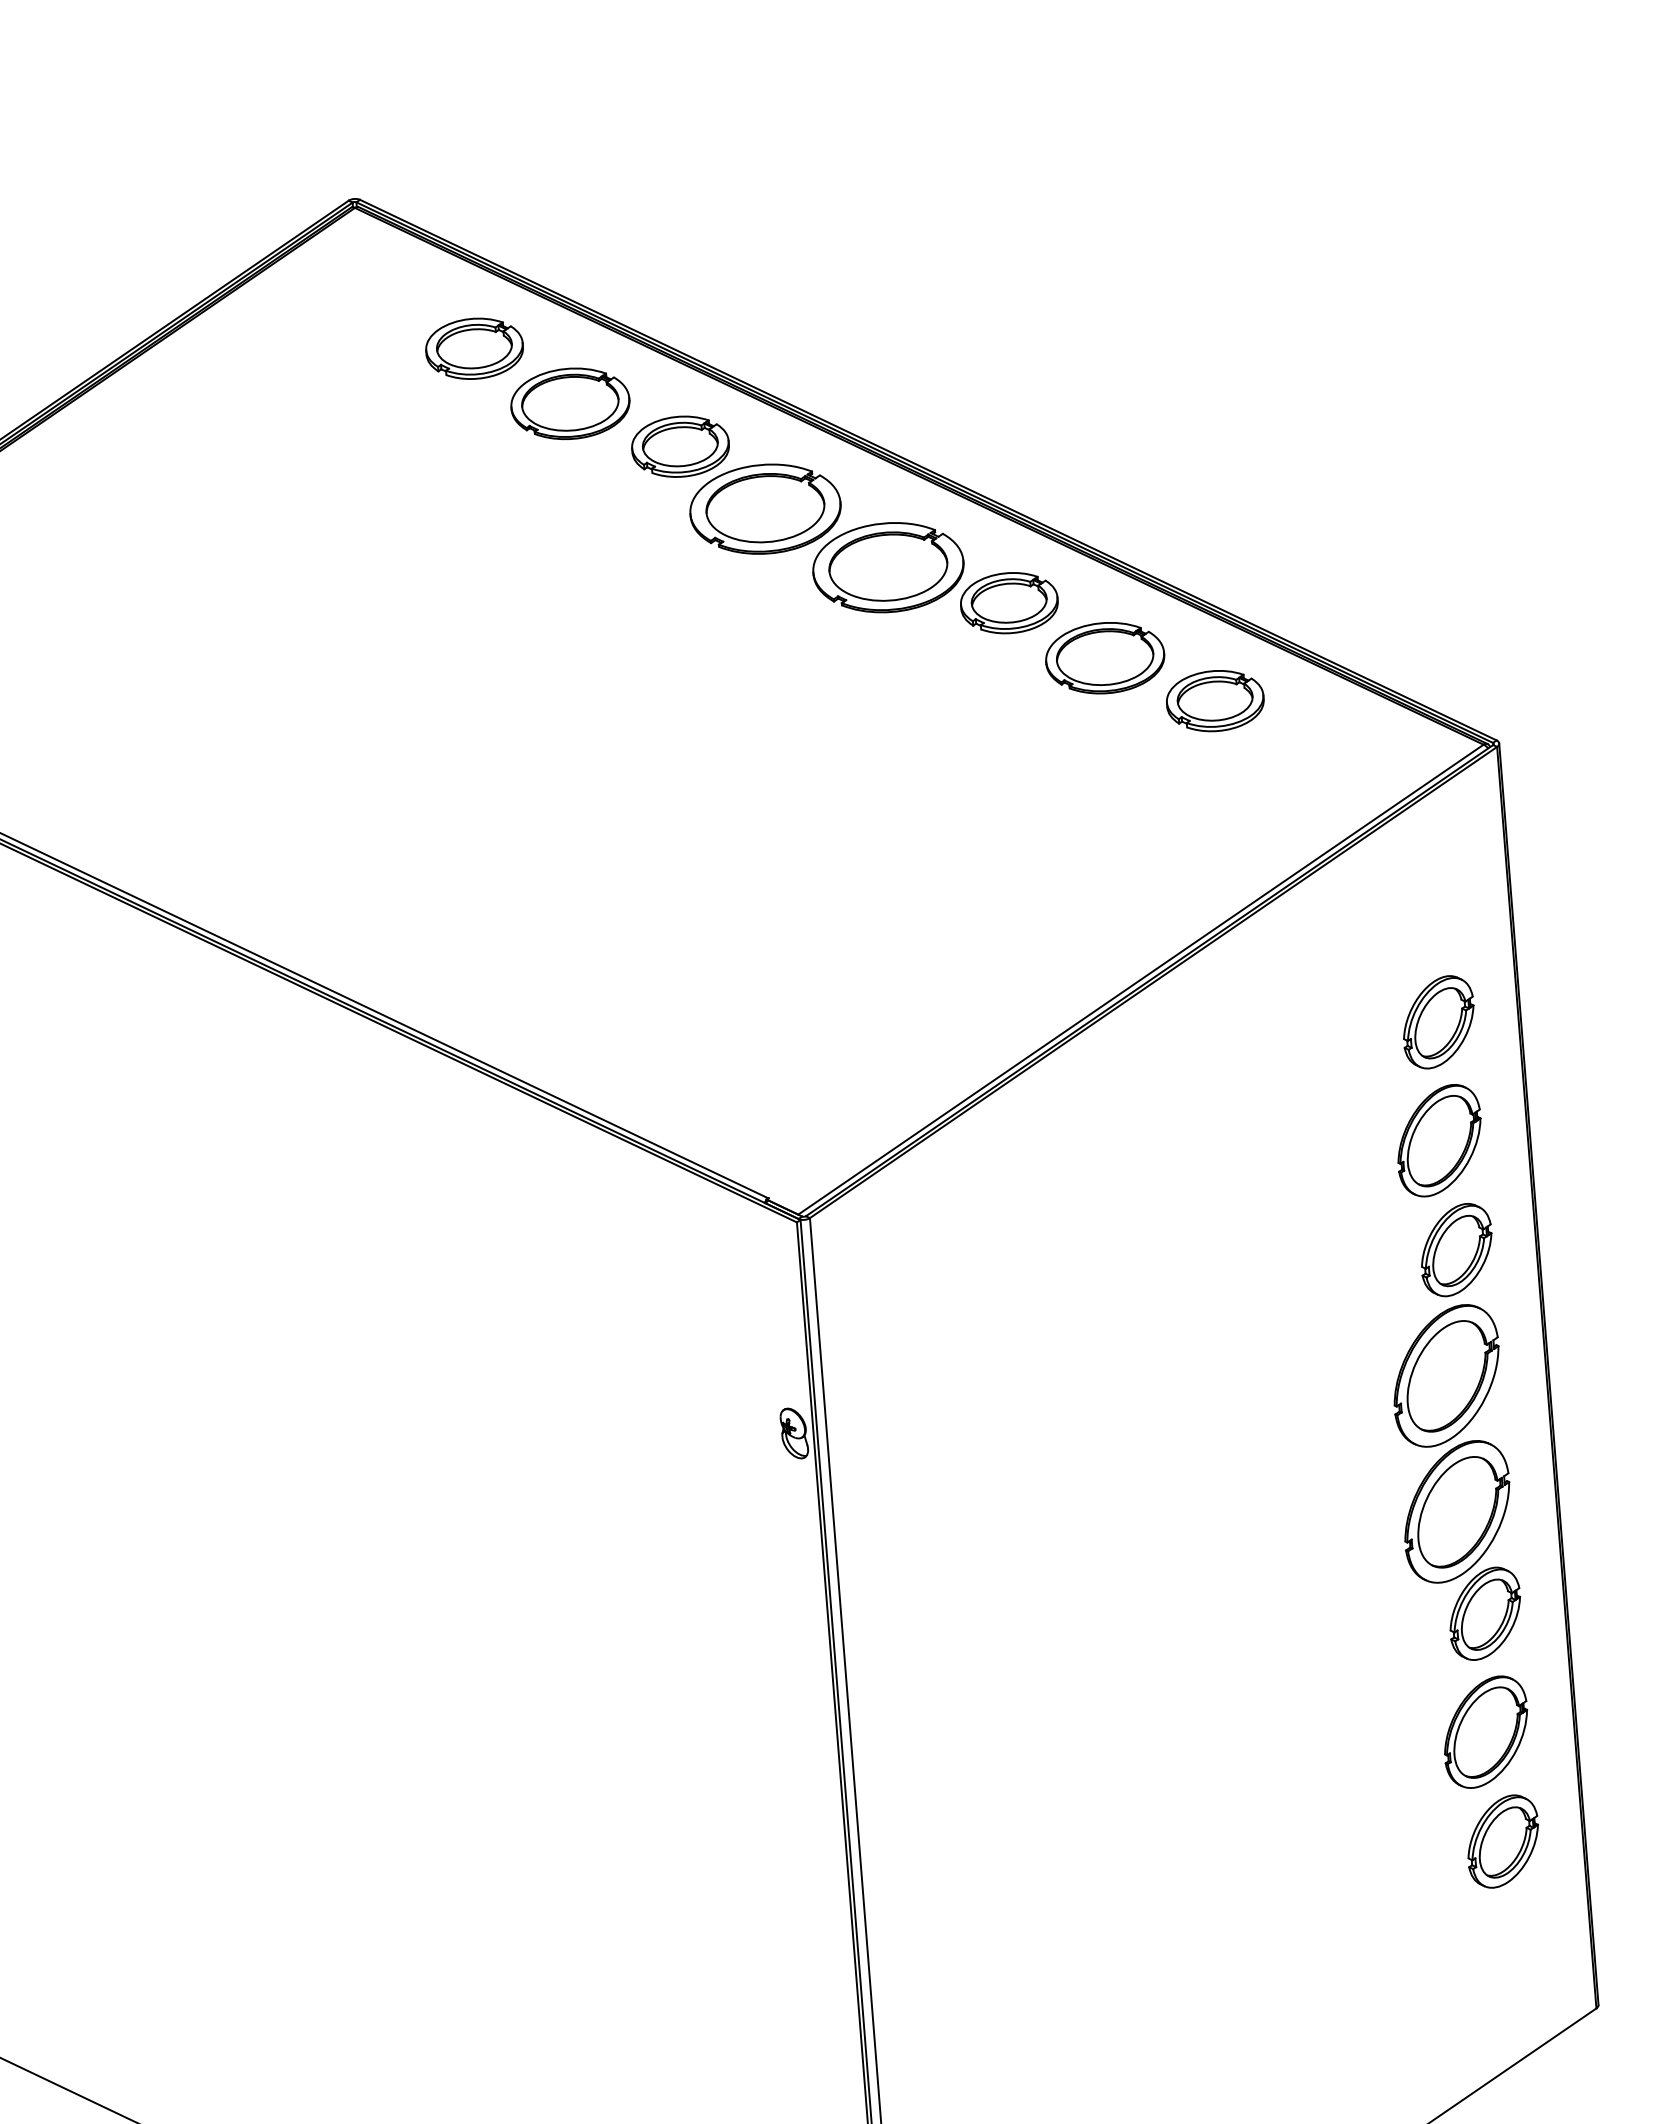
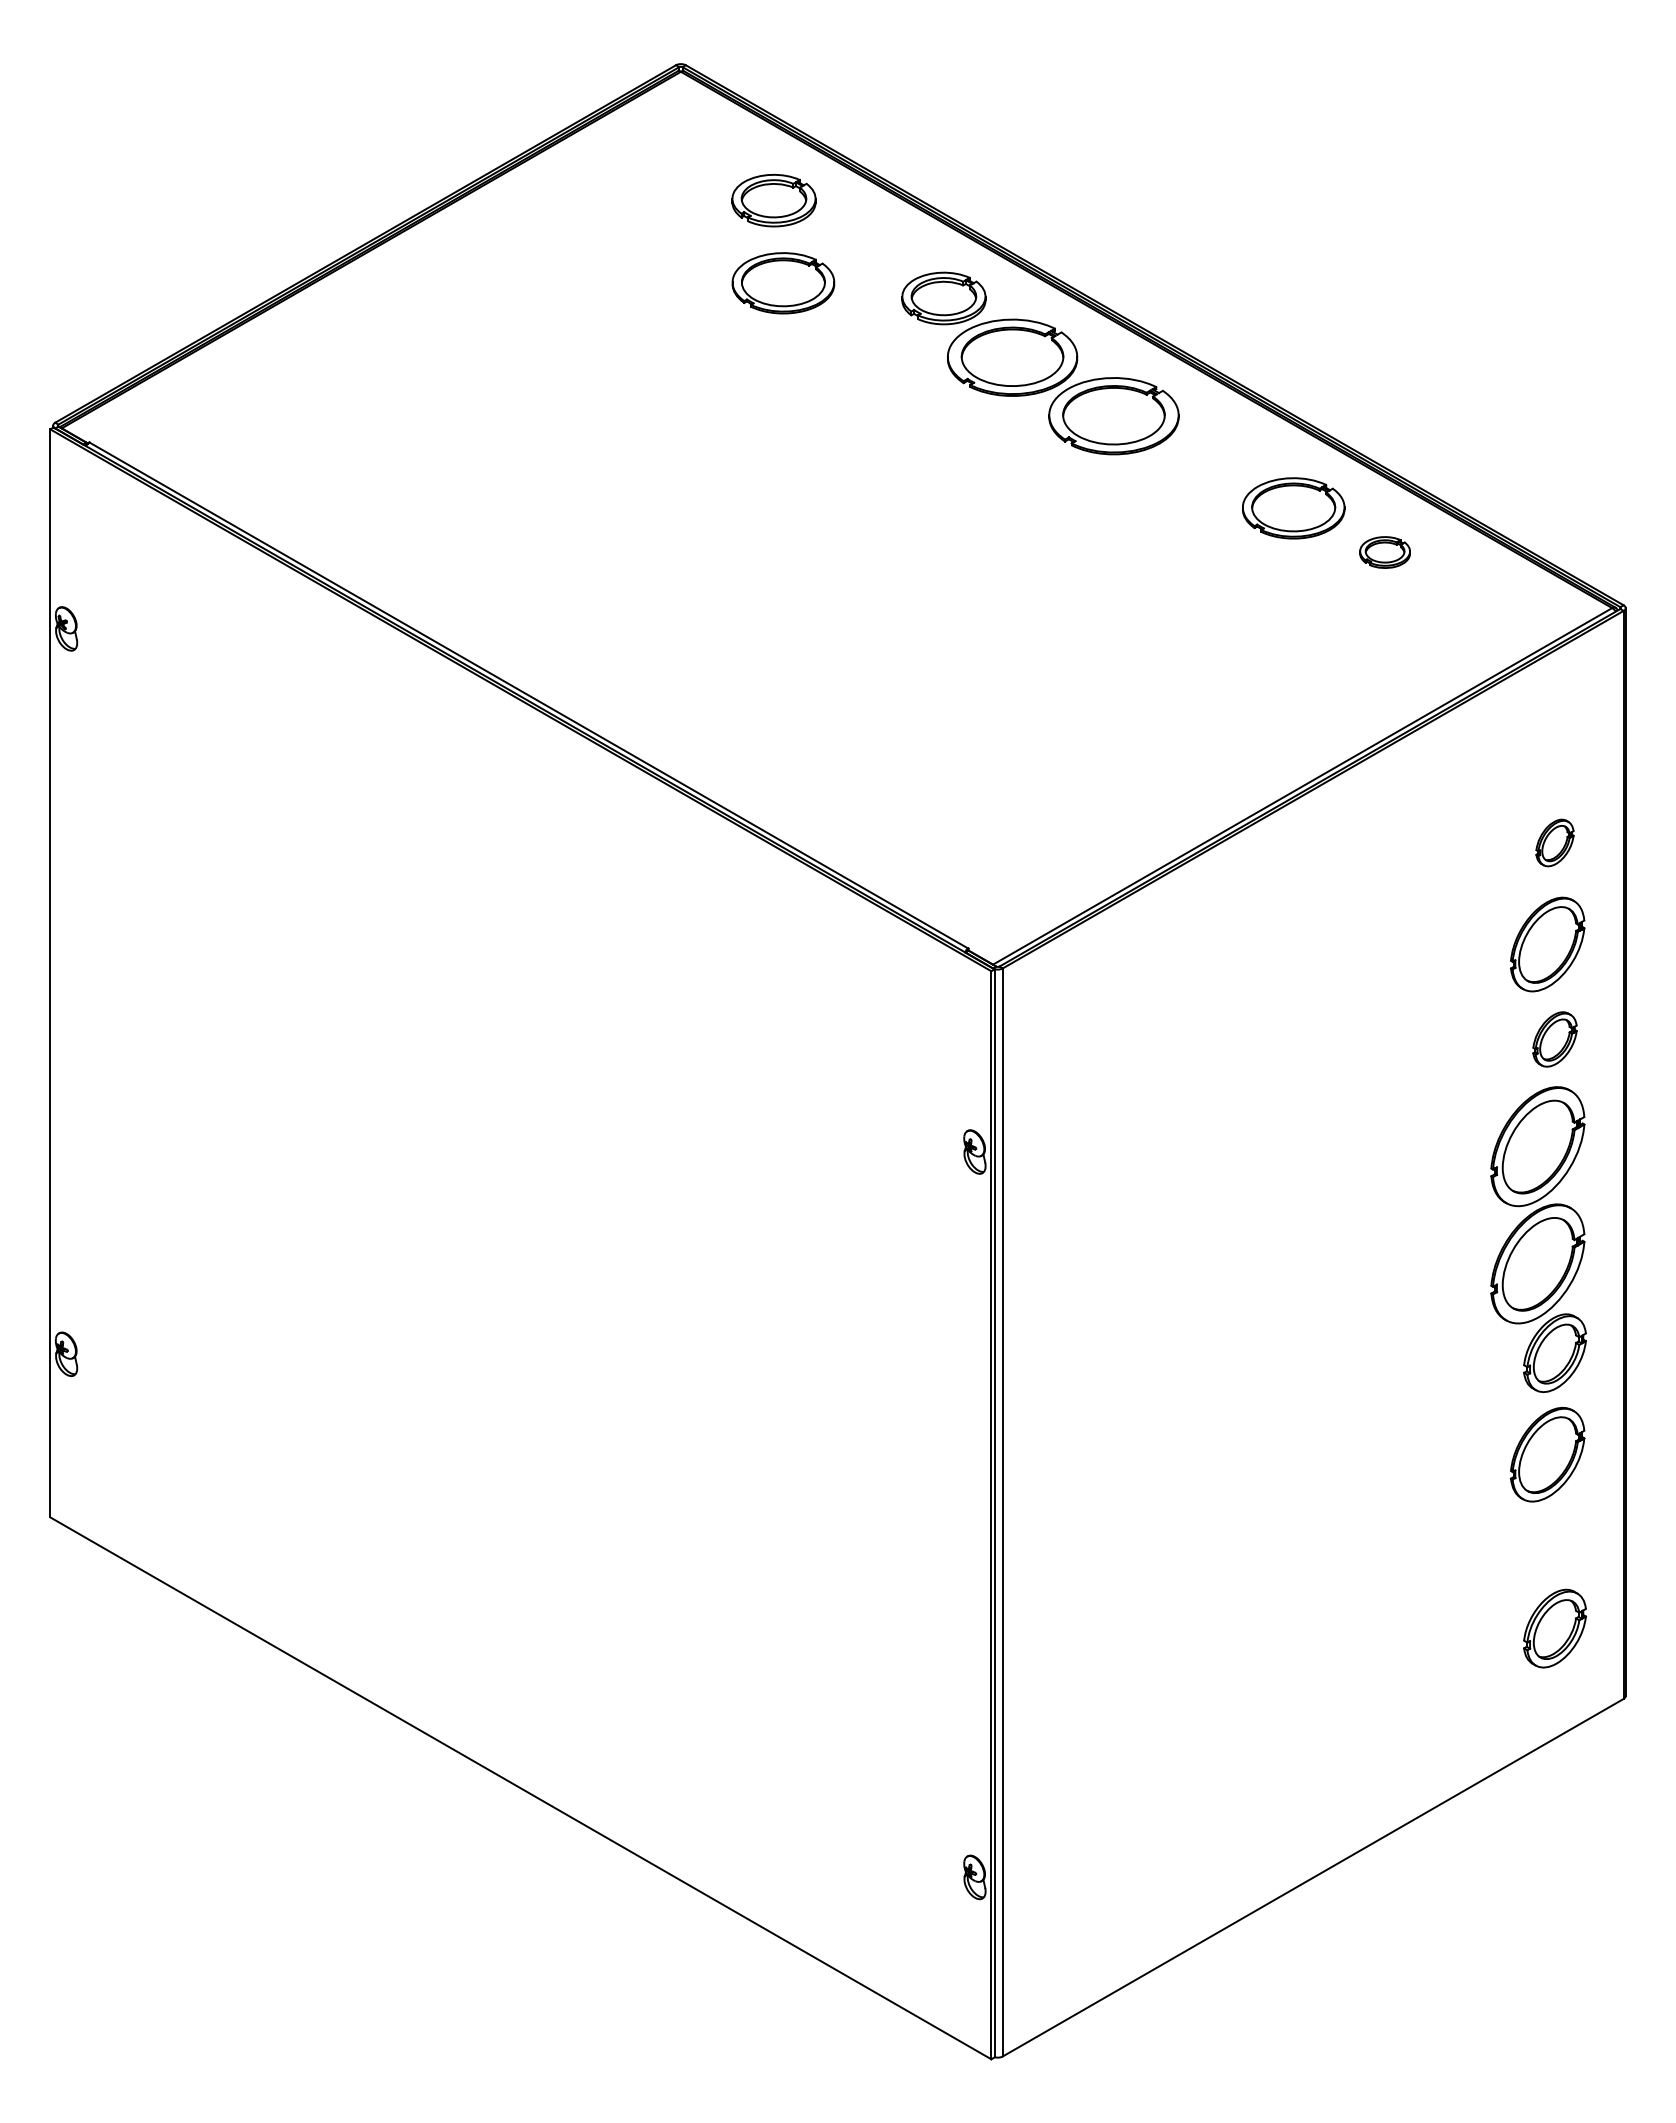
part: (570, 404) -> (783, 283), moved
part: (1008, 602) -> (1214, 454), removed
part: (1214, 701) -> (1384, 552), size x0.6
part: (1438, 1021) -> (1554, 842), size x0.6
part: (1456, 1250) -> (1554, 1039), size x0.7
part: (1502, 1841) -> (1554, 1628), moved

